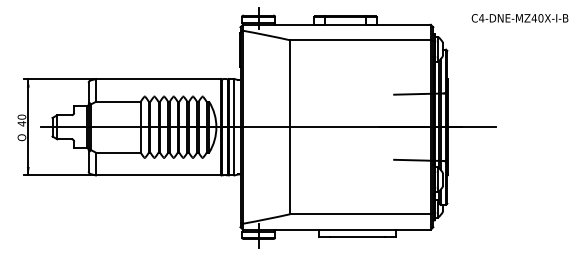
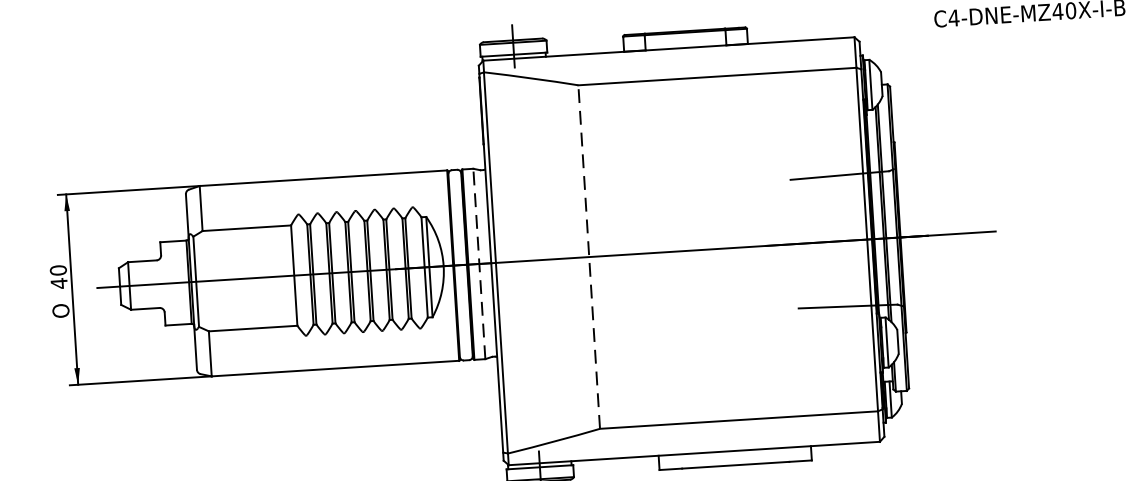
line: (234, 126) -> (479, 262), solid -> dashed
line: (290, 127) -> (590, 257), solid -> dashed

